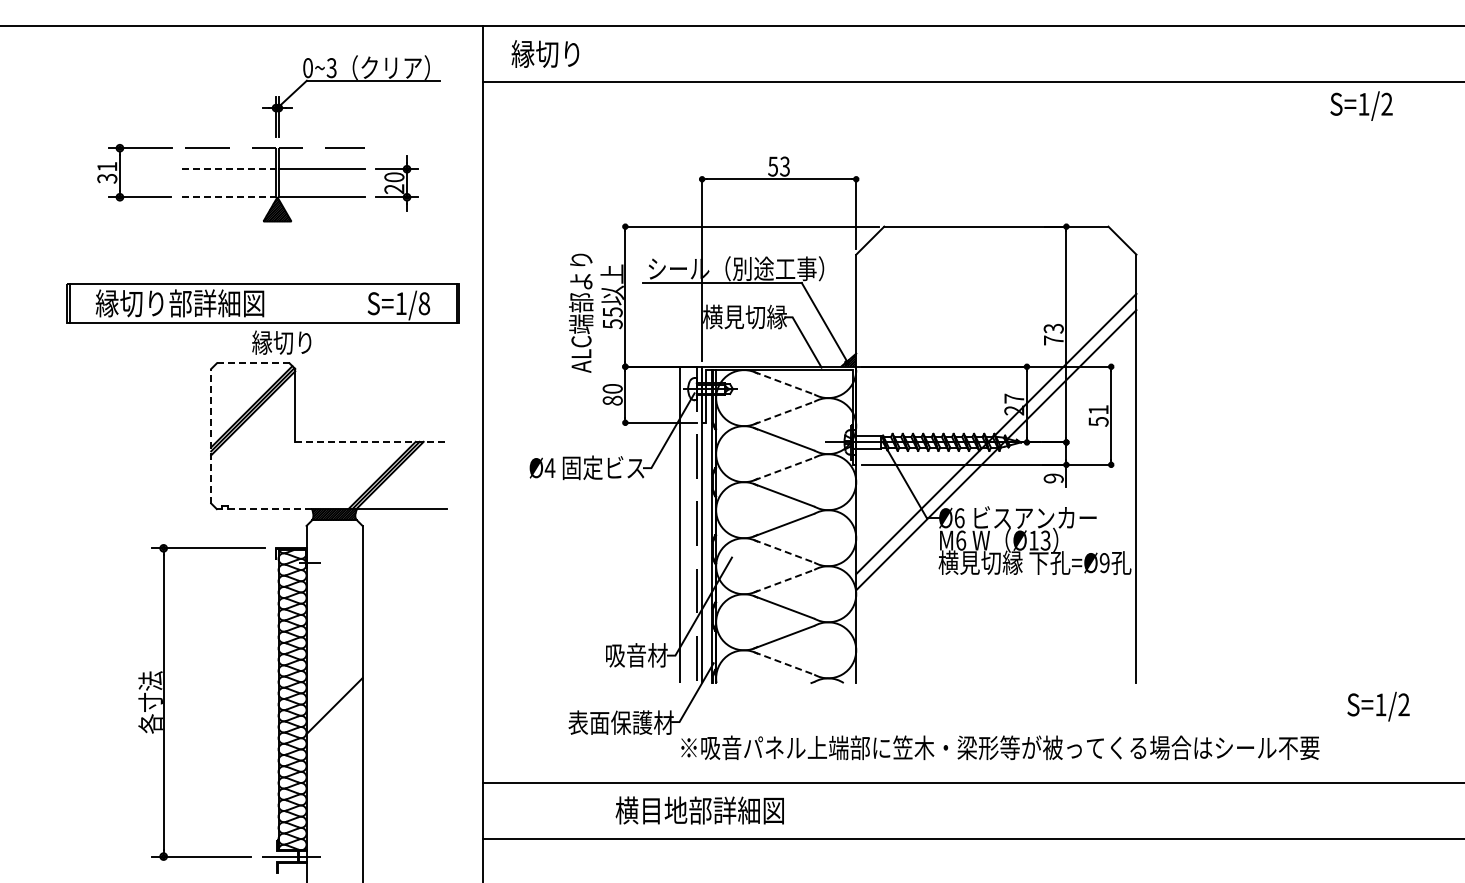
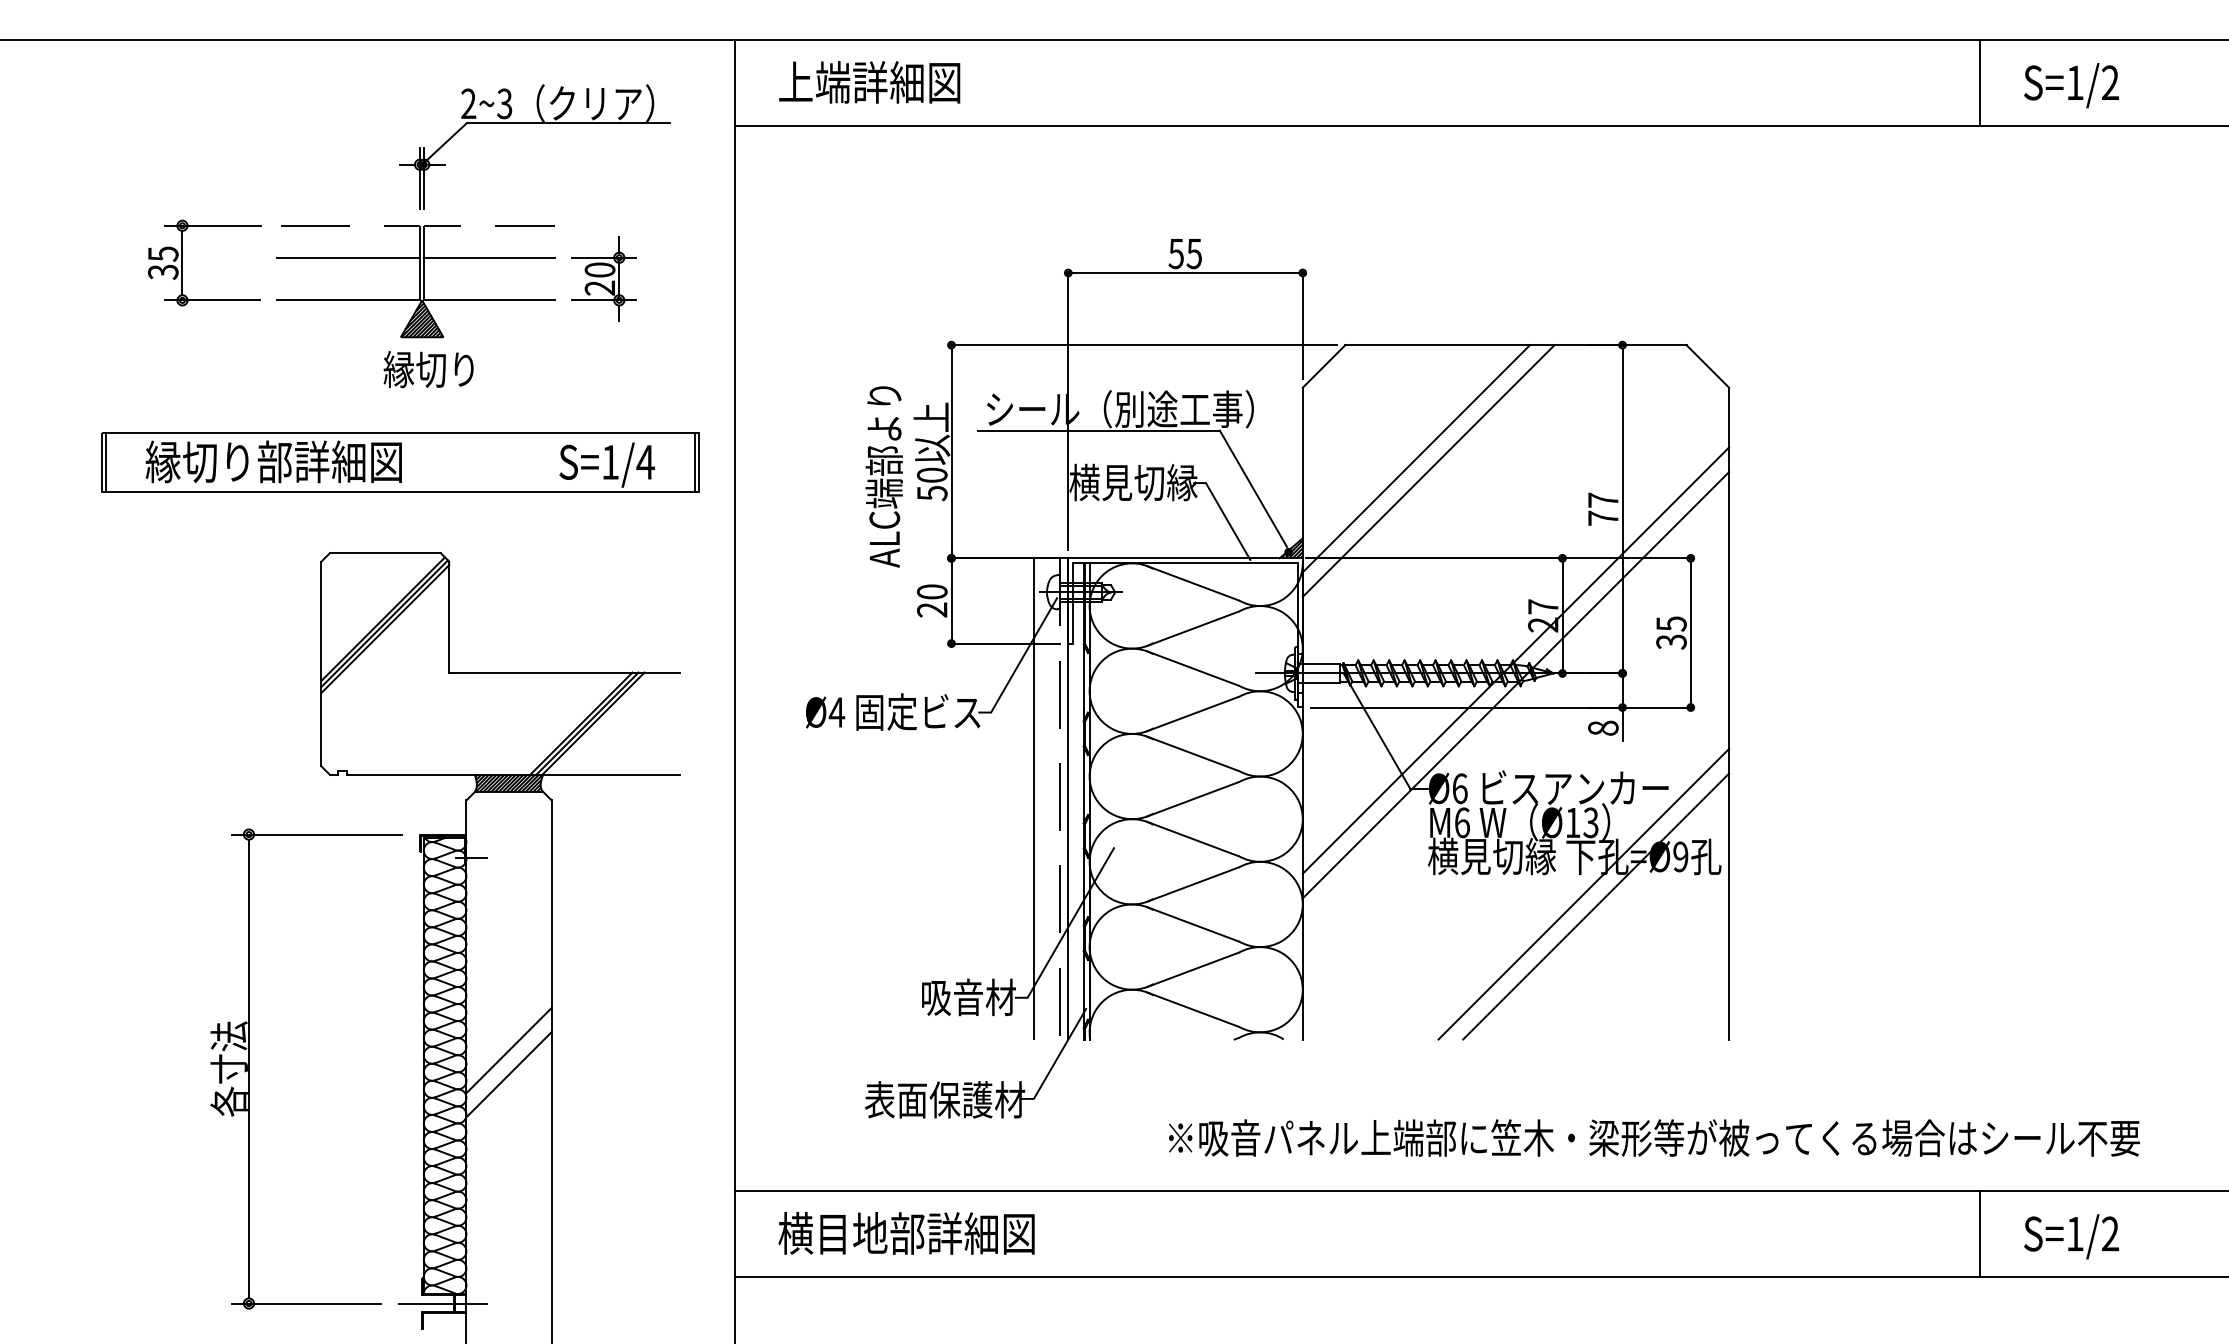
text: (571, 53) -> (869, 81), 縁切り -> 上端詳細図
line: (1301, 54) -> (1980, 83), added
text: (307, 68) -> (467, 104), 0~3 -> 2~3
text: (1361, 105) -> (2071, 84), moved
text: (784, 165) -> (1193, 252), 53 -> 55
text: (107, 166) -> (163, 253), 31 -> 35
line: (229, 169) -> (349, 258), dashed -> solid
line: (229, 197) -> (349, 300), dashed -> solid
line: (930, 300) -> (1415, 457), added
text: (424, 303) -> (645, 462), S=1/8 -> S=1/4
line: (938, 309) -> (1427, 471), added
text: (612, 312) -> (931, 475), 55 -> 50
text: (1053, 328) -> (1602, 500), 73 -> 77
text: (281, 342) -> (428, 369), moved
line: (252, 363) -> (384, 553), dashed -> solid
line: (784, 383) -> (1193, 583), dashed -> solid
text: (612, 400) -> (931, 609), 80 -> 20
line: (784, 412) -> (1193, 627), dashed -> solid
text: (1098, 415) -> (1671, 632), 51 -> 35
line: (211, 435) -> (321, 662), dashed -> solid
line: (370, 441) -> (563, 672), dashed -> solid
line: (784, 468) -> (1193, 713), dashed -> solid
text: (1053, 478) -> (1602, 728), 9 -> 8
line: (270, 509) -> (411, 775), dashed -> solid
line: (784, 551) -> (1193, 839), dashed -> solid
line: (784, 581) -> (1193, 885), dashed -> solid
line: (1040, 587) -> (1583, 894), added
line: (1048, 595) -> (1595, 906), added
line: (784, 663) -> (1193, 1009), dashed -> solid
line: (334, 690) -> (508, 1050), added
text: (1378, 706) -> (2071, 1236), moved
text: (1000, 747) -> (1654, 1137), moved
text: (699, 810) -> (906, 1233), moved
line: (1301, 810) -> (1980, 1233), added

